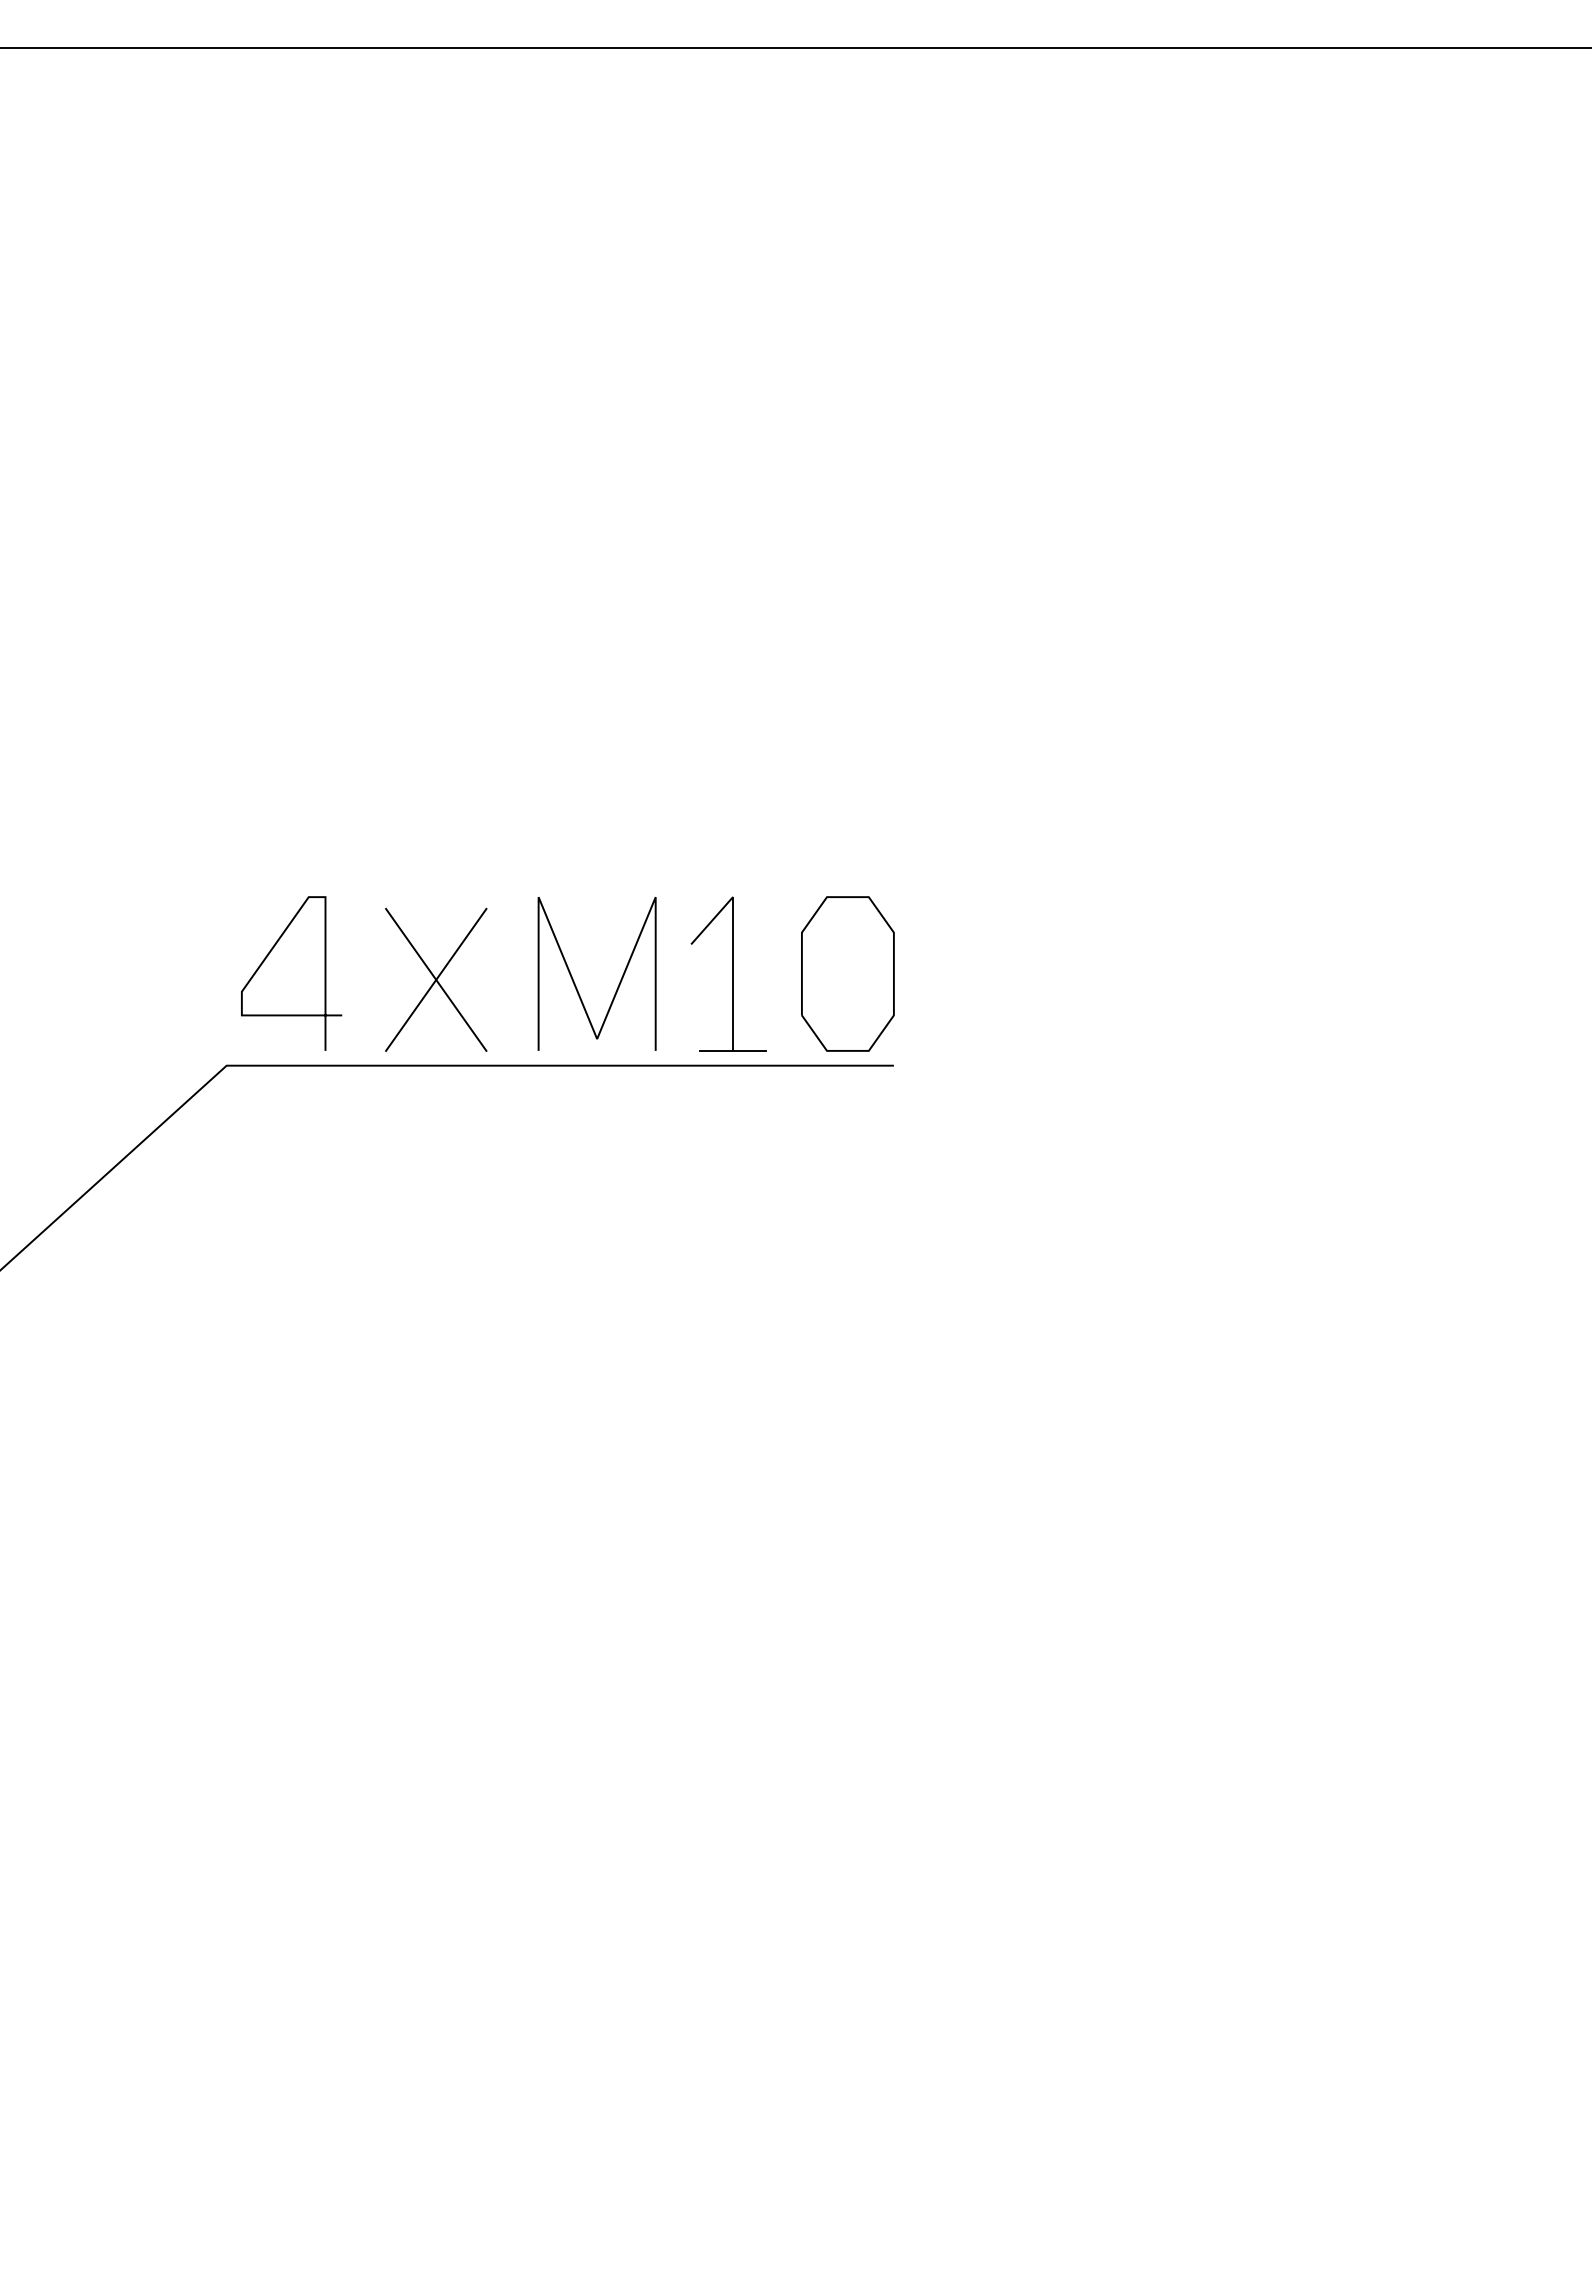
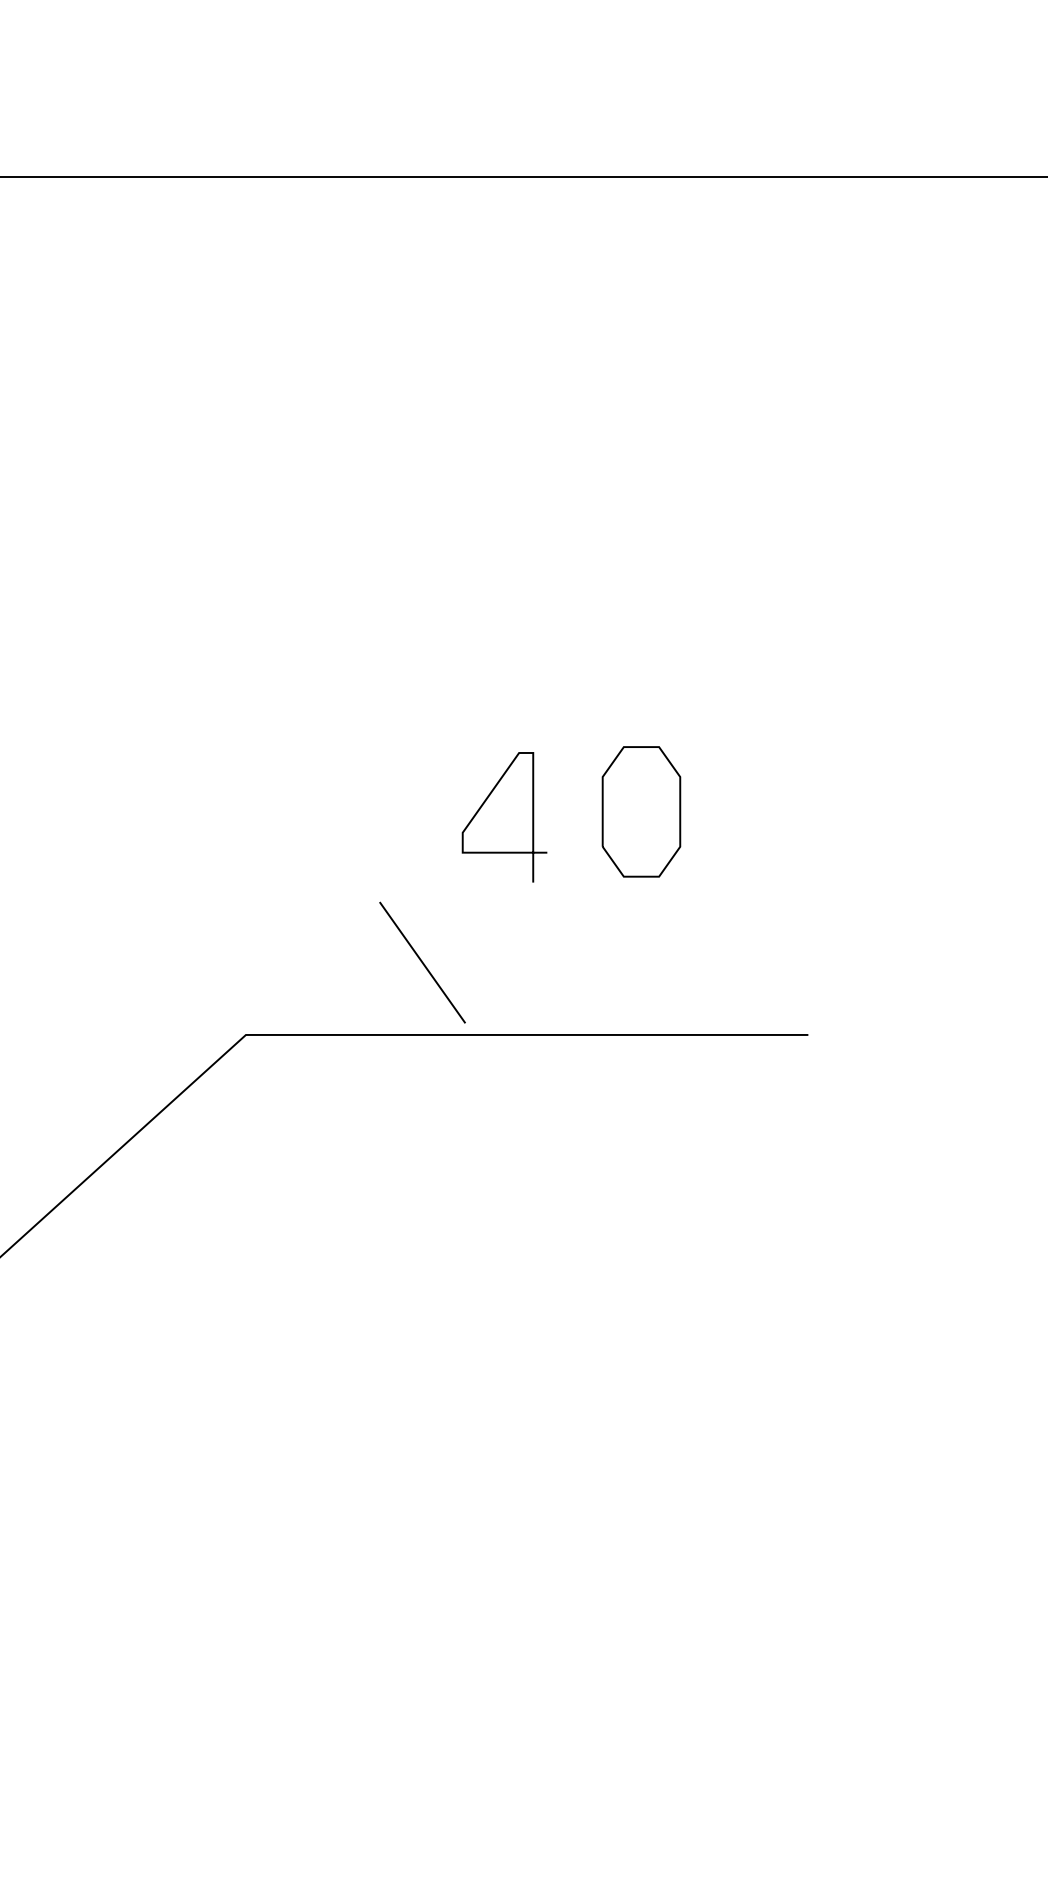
curve: (267, 957) -> (484, 803), moved
part: (728, 973) -> (668, 957), removed
part: (847, 973) -> (641, 811), moved
line: (436, 979) -> (422, 962), removed
line: (575, 983) -> (539, 965), removed

